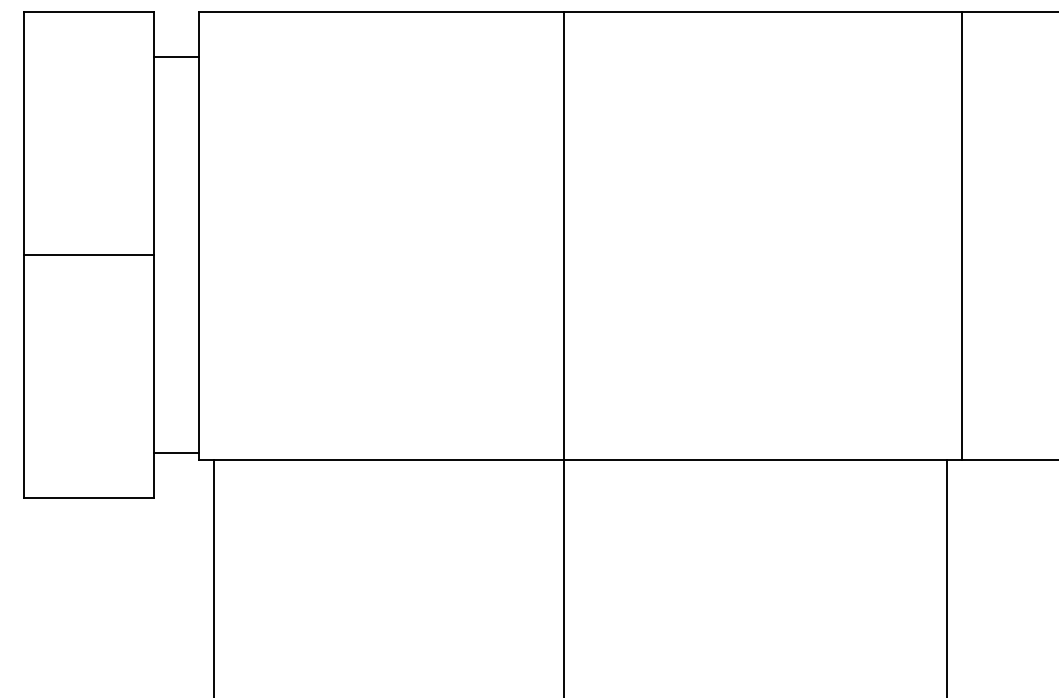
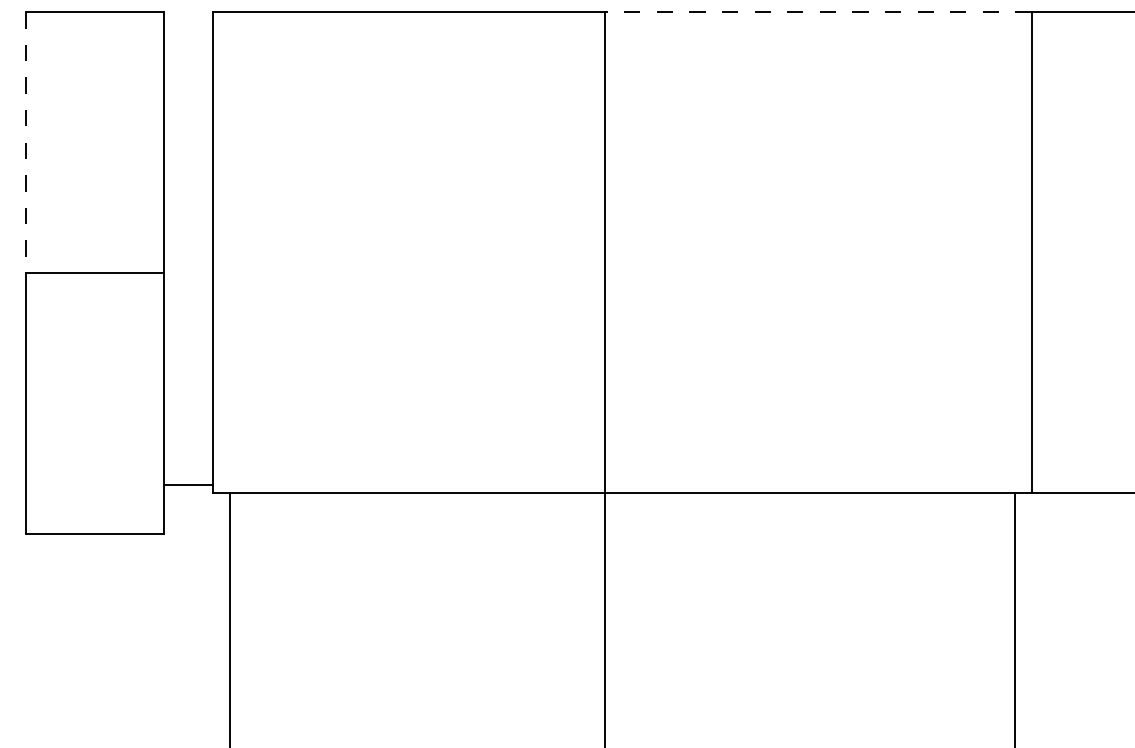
line: (762, 11) -> (817, 12), solid -> dashed
line: (176, 57) -> (189, 61), removed
line: (24, 133) -> (26, 142), solid -> dashed

